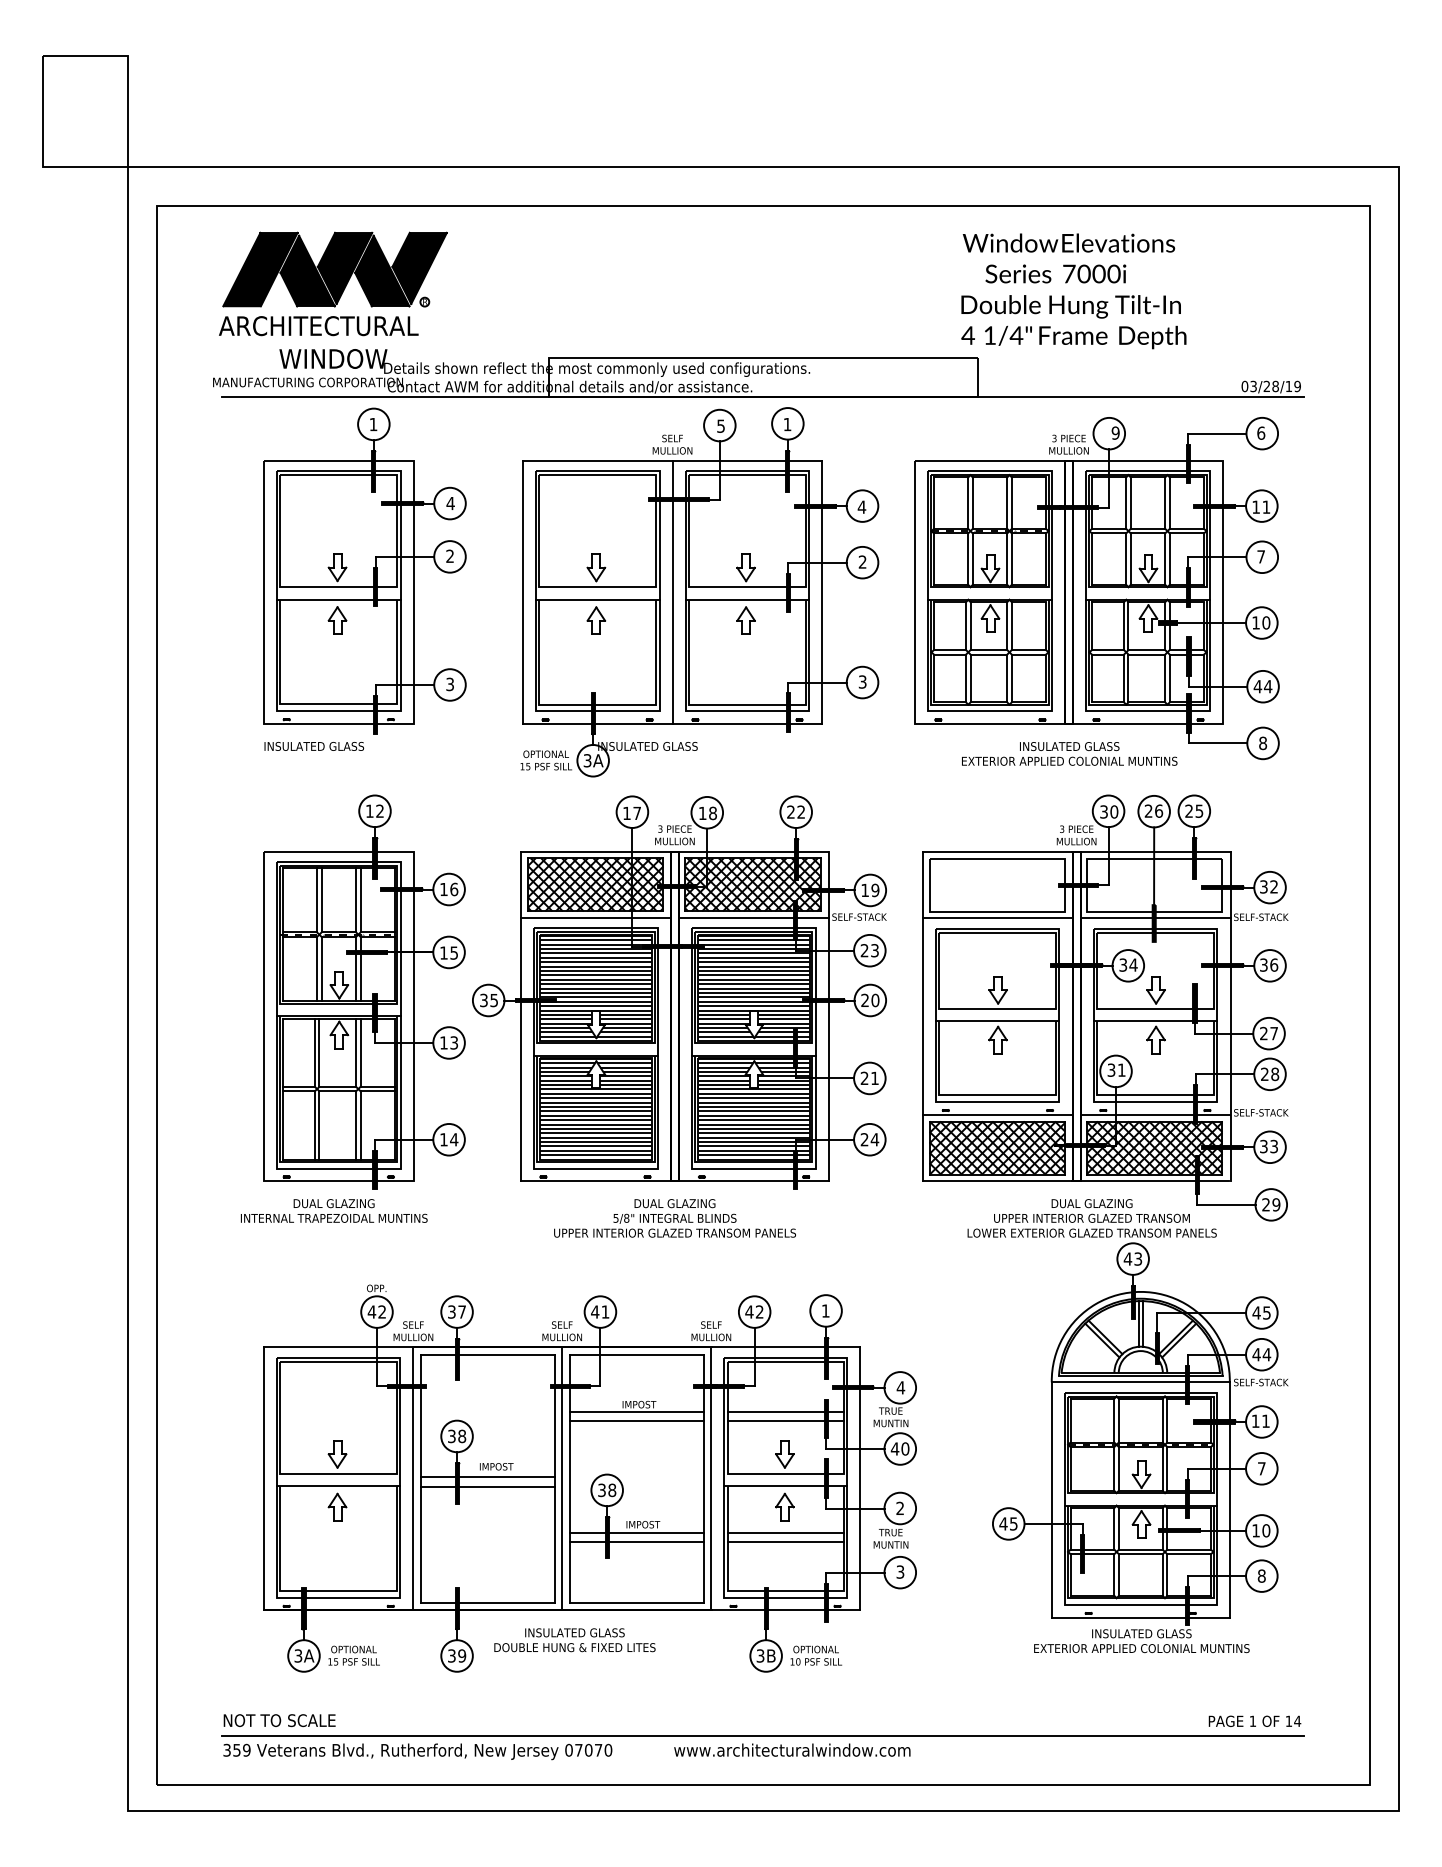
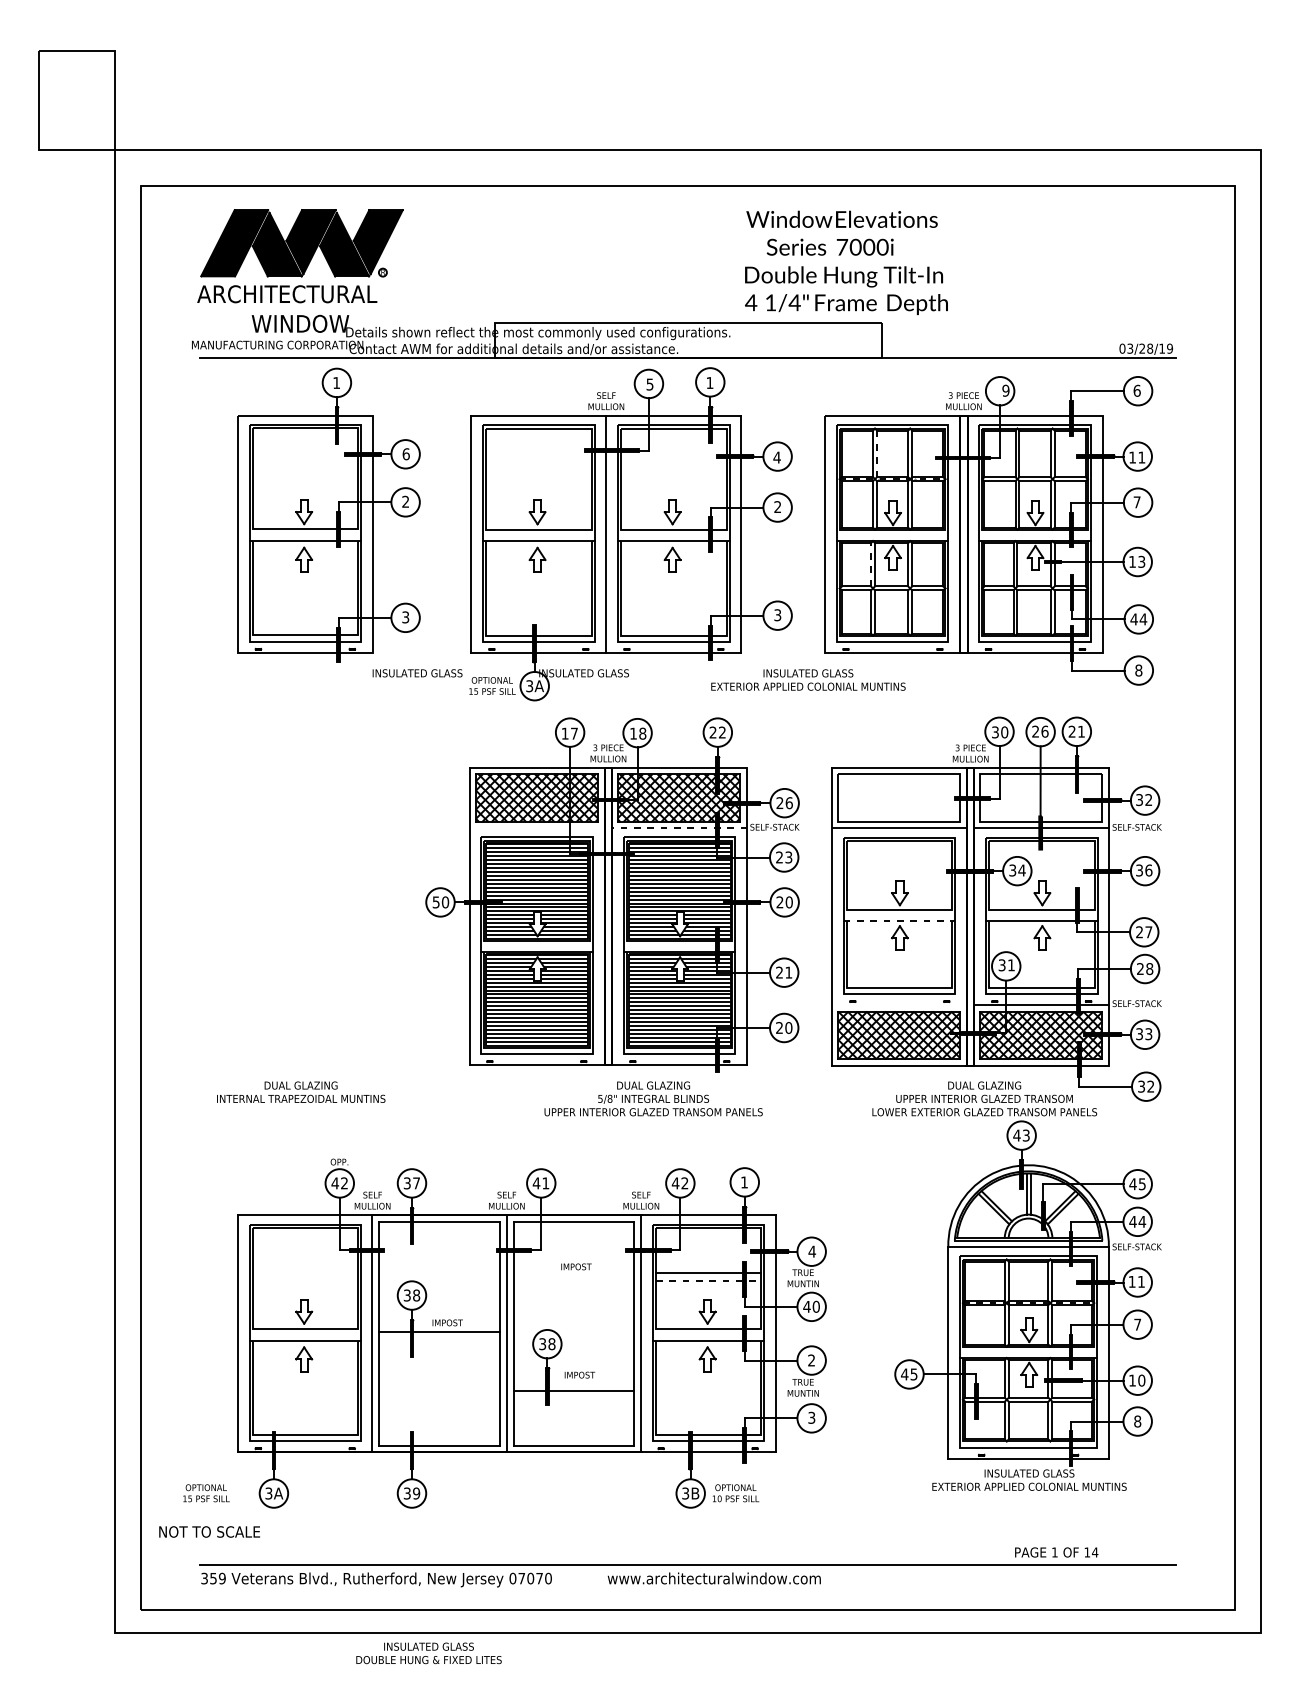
text: (1073, 291) -> (846, 263), moved
text: (450, 503) -> (406, 454), 4 -> 6
line: (972, 503) -> (876, 454), solid -> dashed
text: (1266, 622) -> (1141, 561), 10 -> 13
line: (966, 625) -> (871, 564), solid -> dashed
text: (314, 746) -> (417, 673), moved
text: (1069, 753) -> (808, 679), moved
text: (1199, 810) -> (1081, 731), 25 -> 21
text: (870, 890) -> (784, 803), 19 -> 26
line: (595, 918) -> (536, 828), removed
line: (753, 918) -> (679, 828), solid -> dashed
part: (364, 991) -> (328, 894), removed
text: (489, 1000) -> (441, 902), 35 -> 50
line: (997, 1021) -> (899, 921), solid -> dashed
line: (997, 1114) -> (899, 1005), removed
text: (874, 1139) -> (788, 1027), 24 -> 20
text: (1271, 1204) -> (1146, 1086), 29 -> 32
text: (674, 1218) -> (653, 1099), moved
line: (636, 1411) -> (573, 1273), removed
line: (636, 1420) -> (573, 1281), removed
line: (786, 1420) -> (709, 1281), solid -> dashed
line: (487, 1486) -> (439, 1340), removed
line: (636, 1533) -> (573, 1383), removed
line: (785, 1533) -> (708, 1383), removed
line: (785, 1542) -> (708, 1391), removed
text: (574, 1640) -> (428, 1653), moved
text: (353, 1655) -> (205, 1493), moved
text: (279, 1720) -> (209, 1531), moved
text: (1254, 1720) -> (1056, 1551), moved

